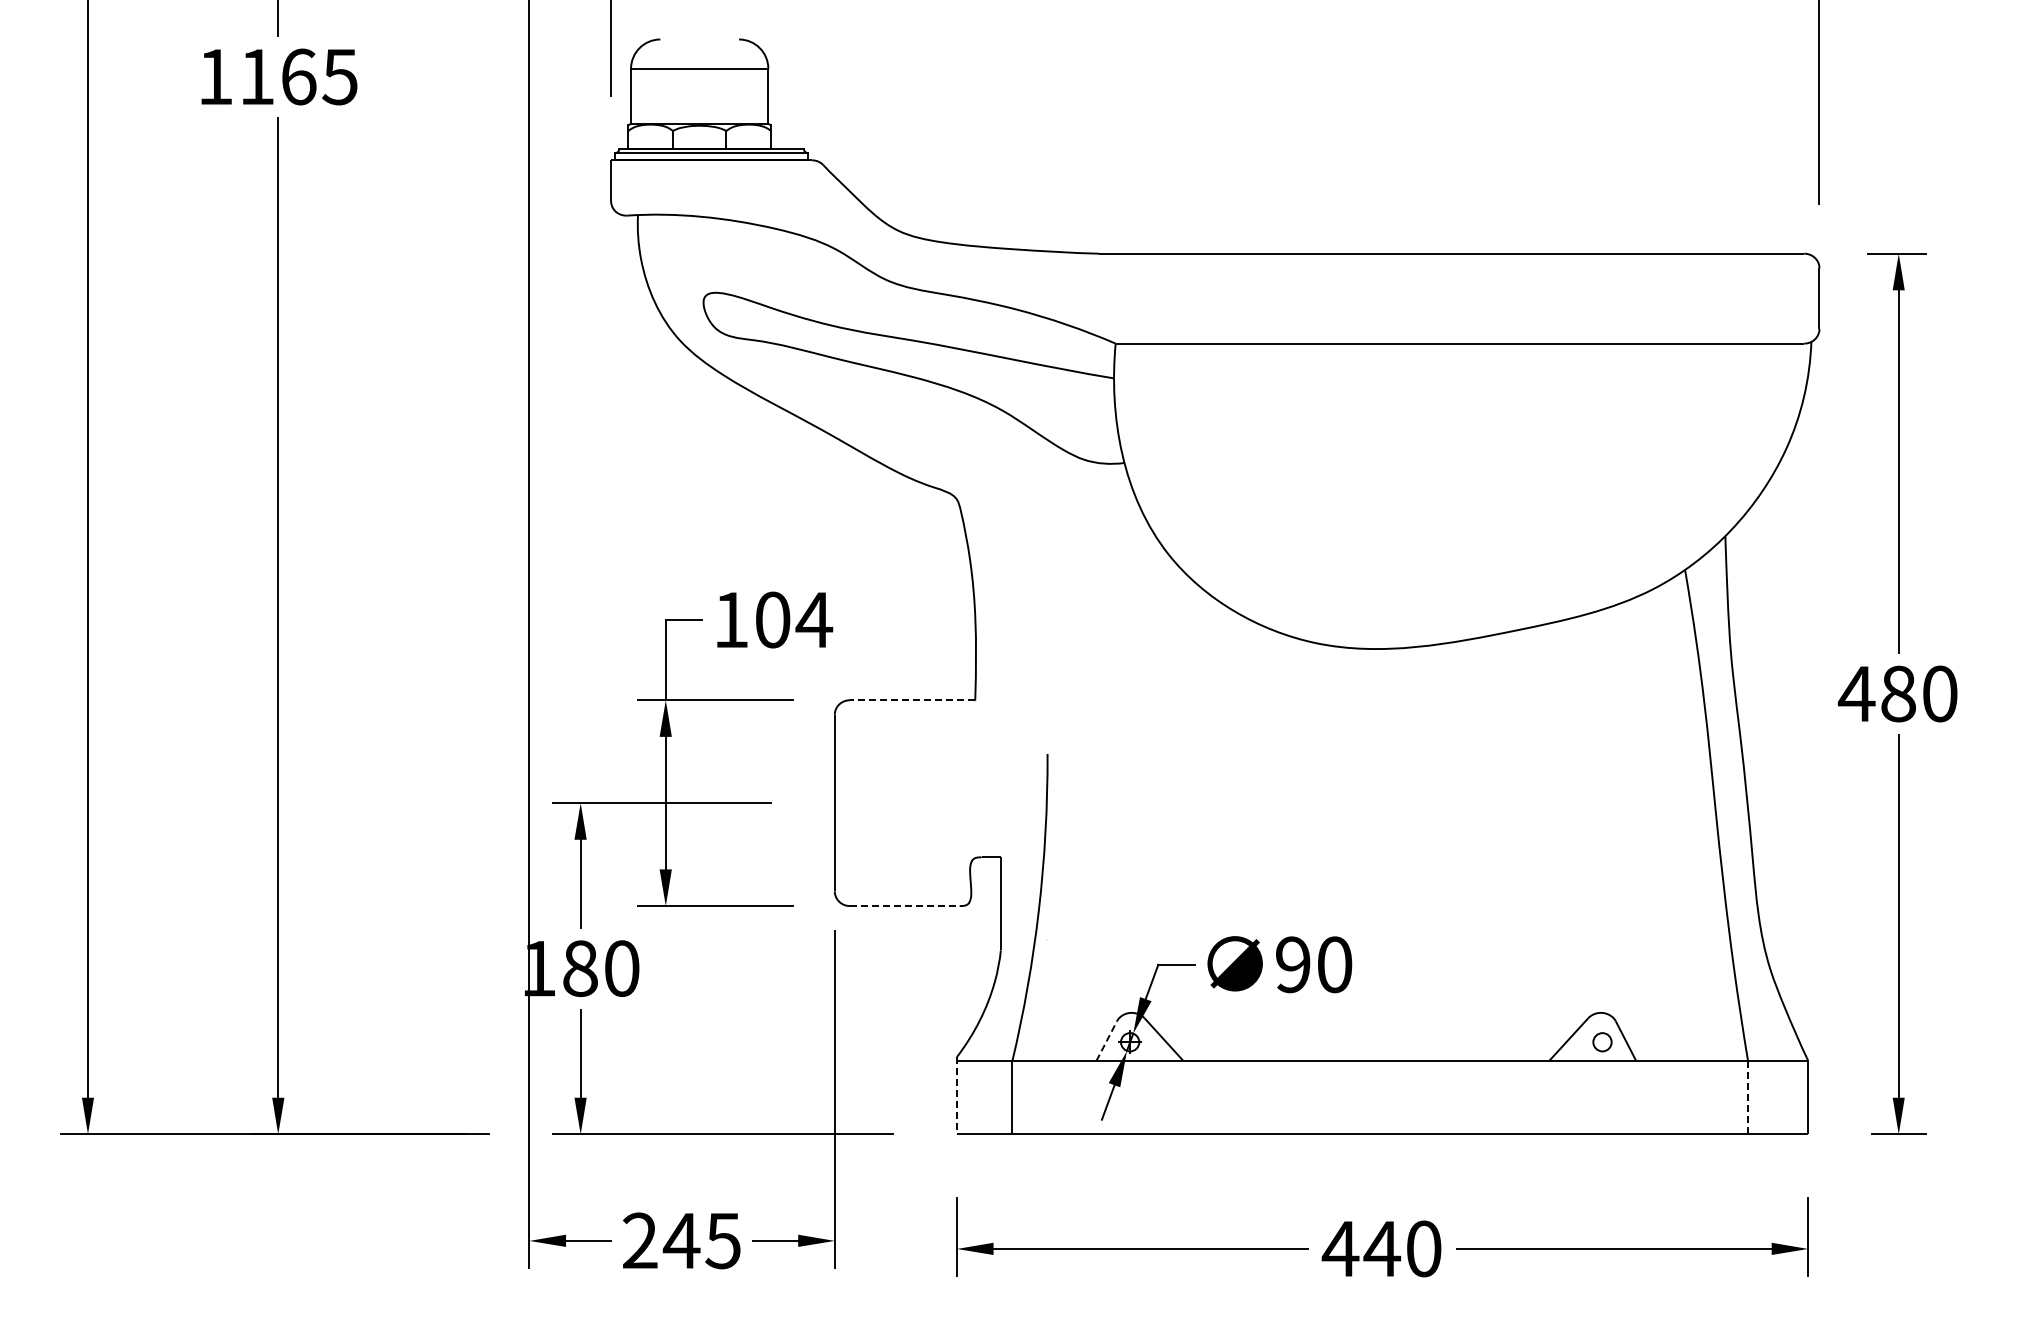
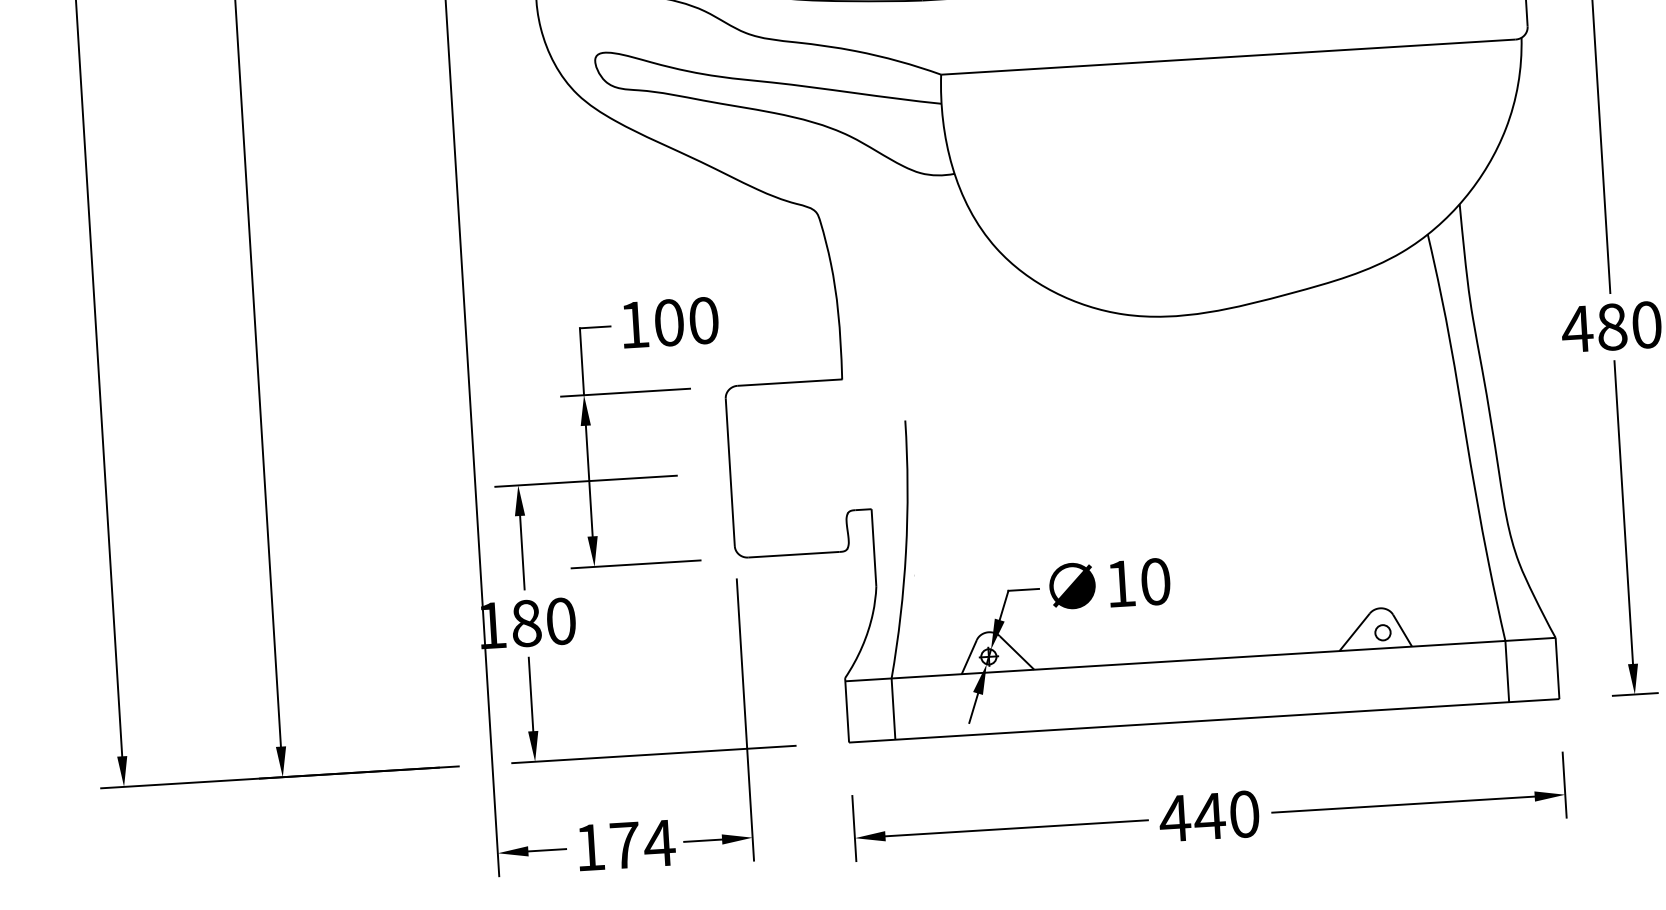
text: (814, 619) -> (703, 320), 104 -> 100
line: (912, 700) -> (789, 382), dashed -> solid
line: (904, 906) -> (793, 555), dashed -> solid
text: (1293, 964) -> (1121, 583), 90 -> 10
line: (1106, 1040) -> (969, 656), dashed -> solid
line: (956, 1095) -> (846, 710), dashed -> solid
line: (1748, 1097) -> (1507, 671), dashed -> solid
text: (682, 1240) -> (625, 845), 245 -> 174

